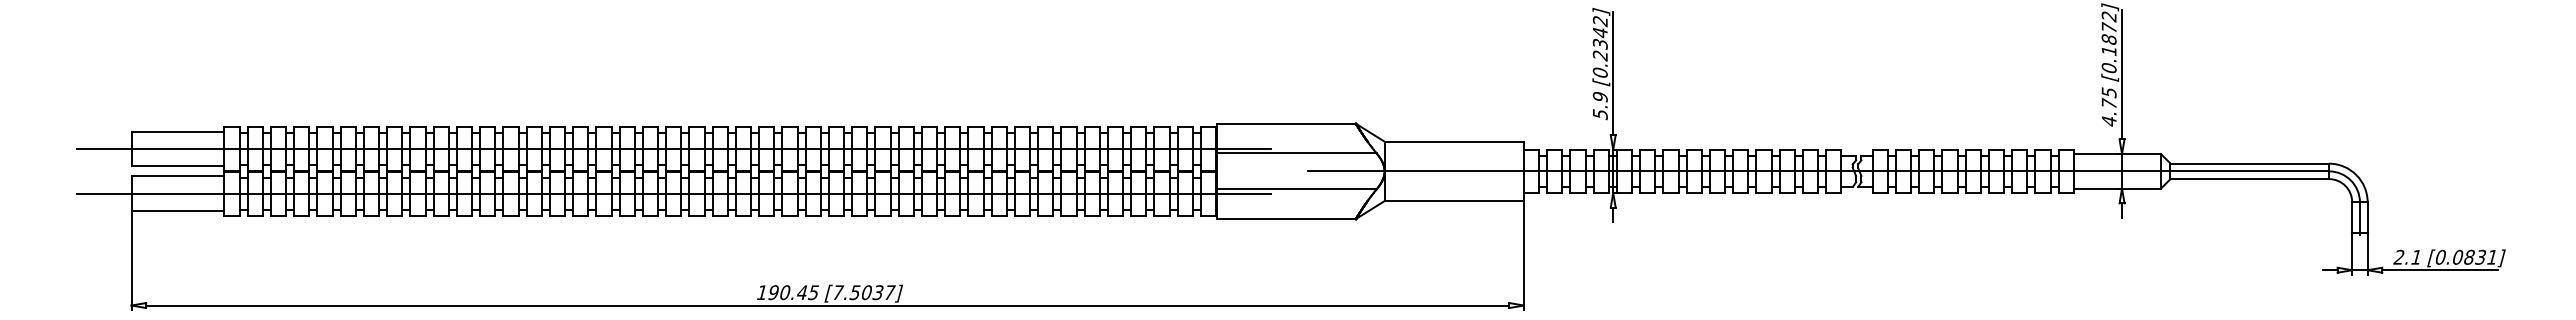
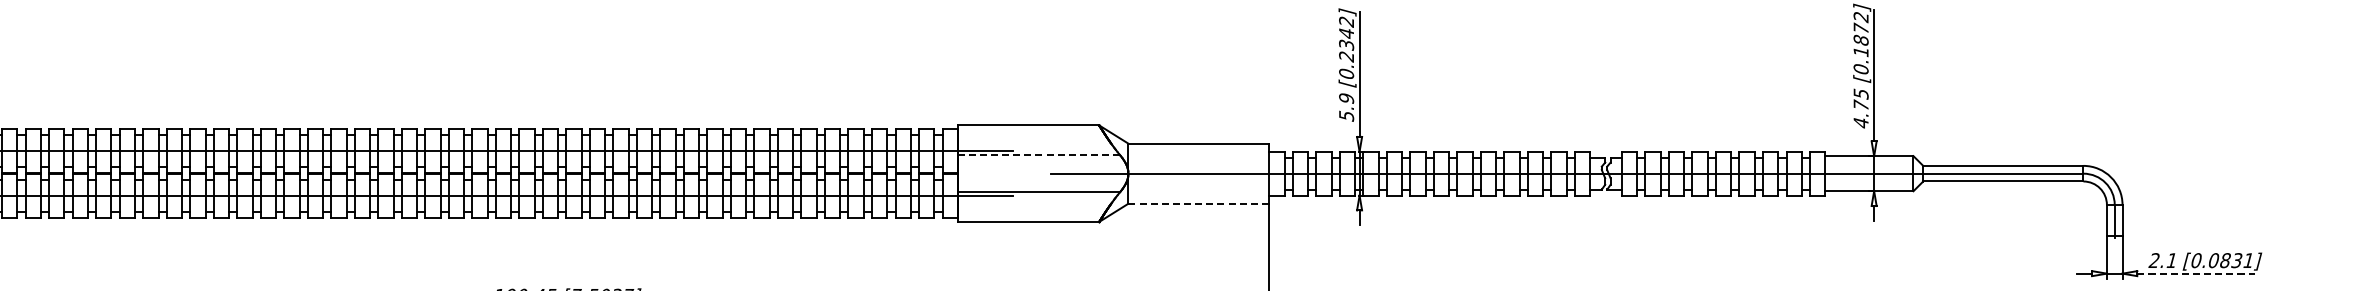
line: (1296, 153) -> (1039, 155), solid -> dashed
line: (1454, 201) -> (1199, 204), solid -> dashed
line: (2440, 270) -> (2196, 273), solid -> dashed

